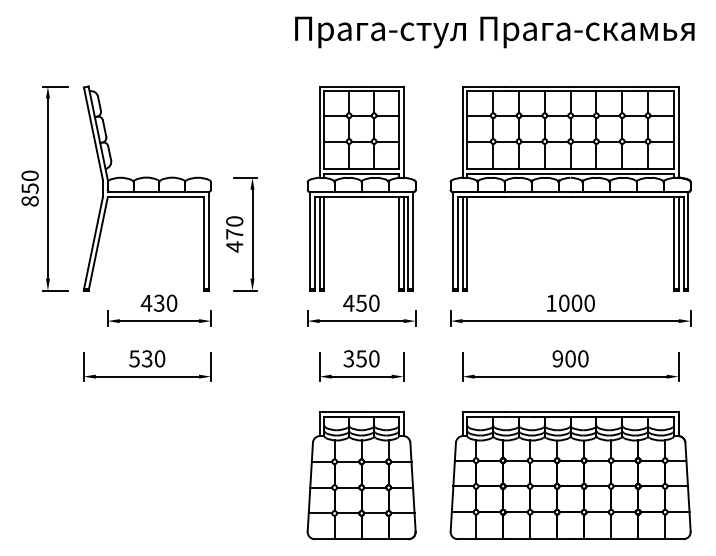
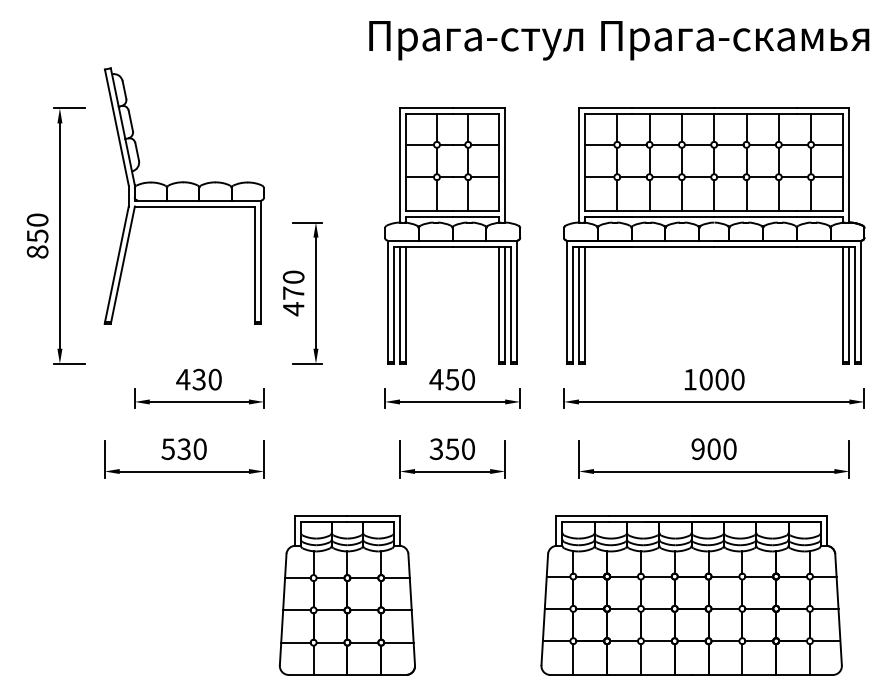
part: (146, 188) -> (183, 195), moved
part: (361, 475) -> (347, 595), moved
part: (570, 475) -> (691, 595), moved

